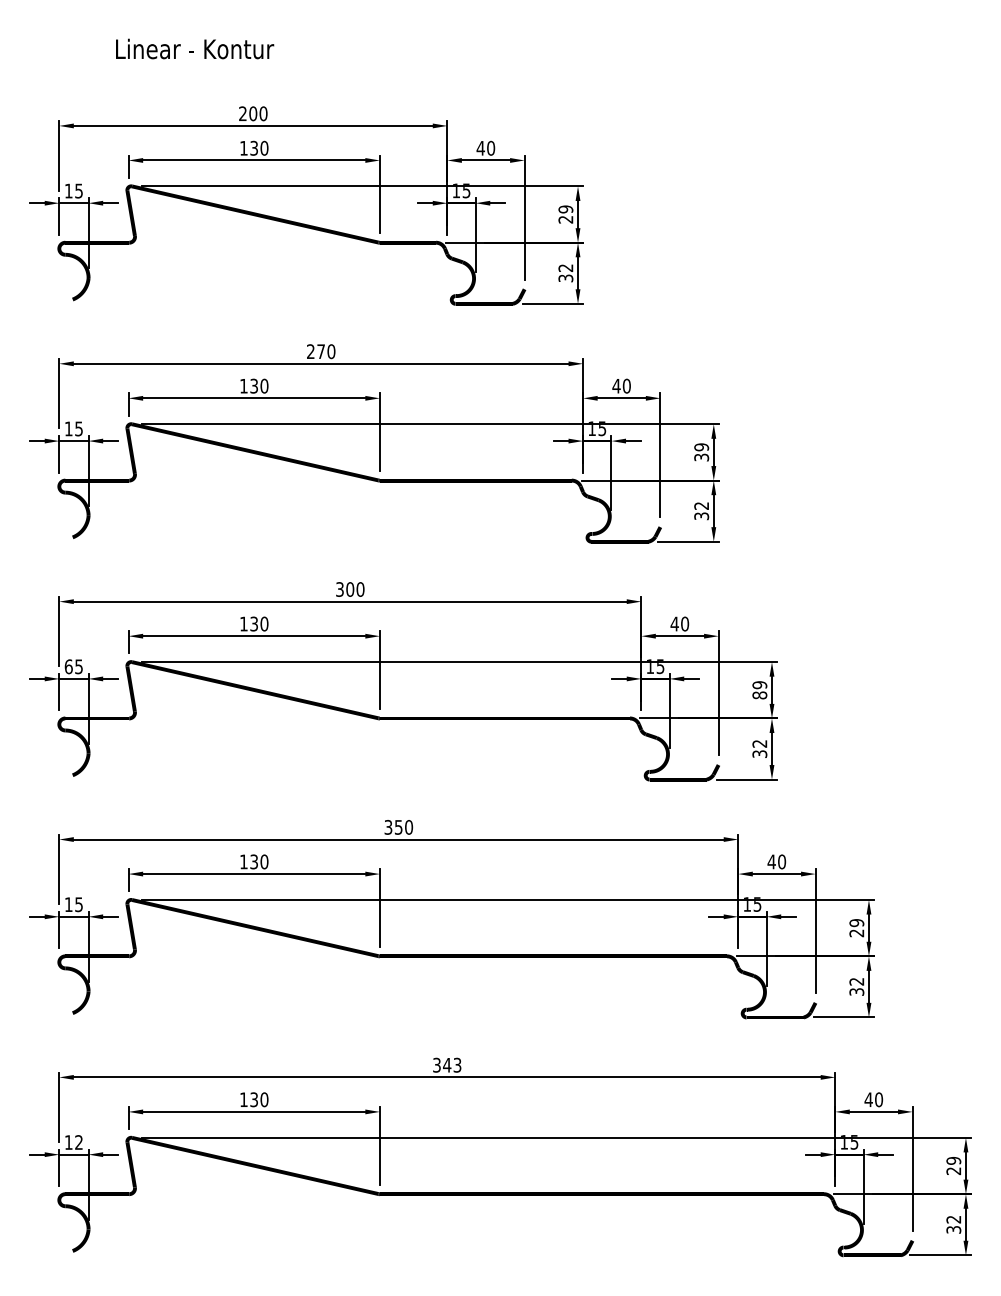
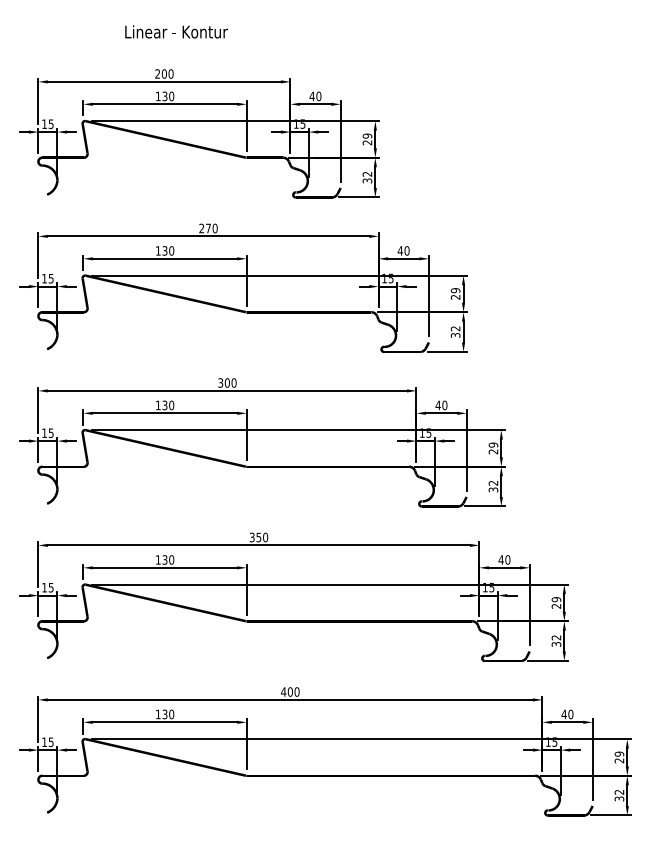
text: (194, 48) -> (176, 31), moved
text: (701, 456) -> (455, 296), 39 -> 29
text: (68, 665) -> (44, 432), 65 -> 15
text: (759, 694) -> (493, 451), 89 -> 29
text: (447, 1064) -> (290, 691), 343 -> 400
text: (77, 1142) -> (50, 742), 12 -> 15

